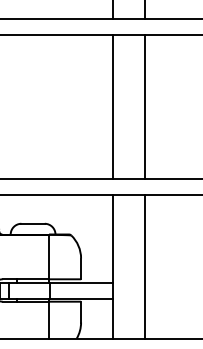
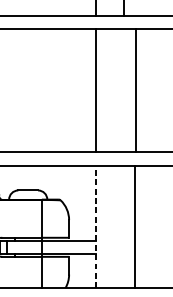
line: (145, 106) -> (135, 90), moved
line: (113, 266) -> (96, 226), solid -> dashed
line: (145, 266) -> (135, 226), moved

